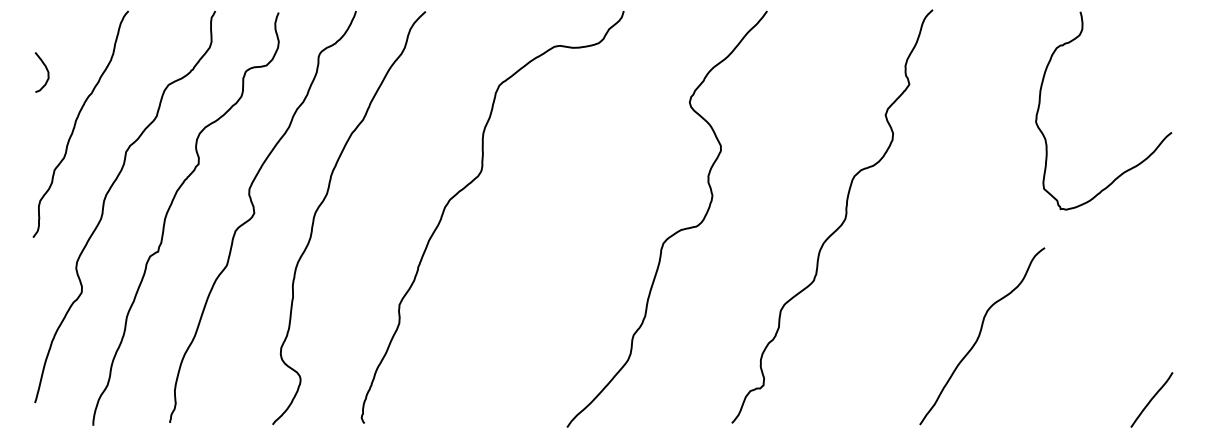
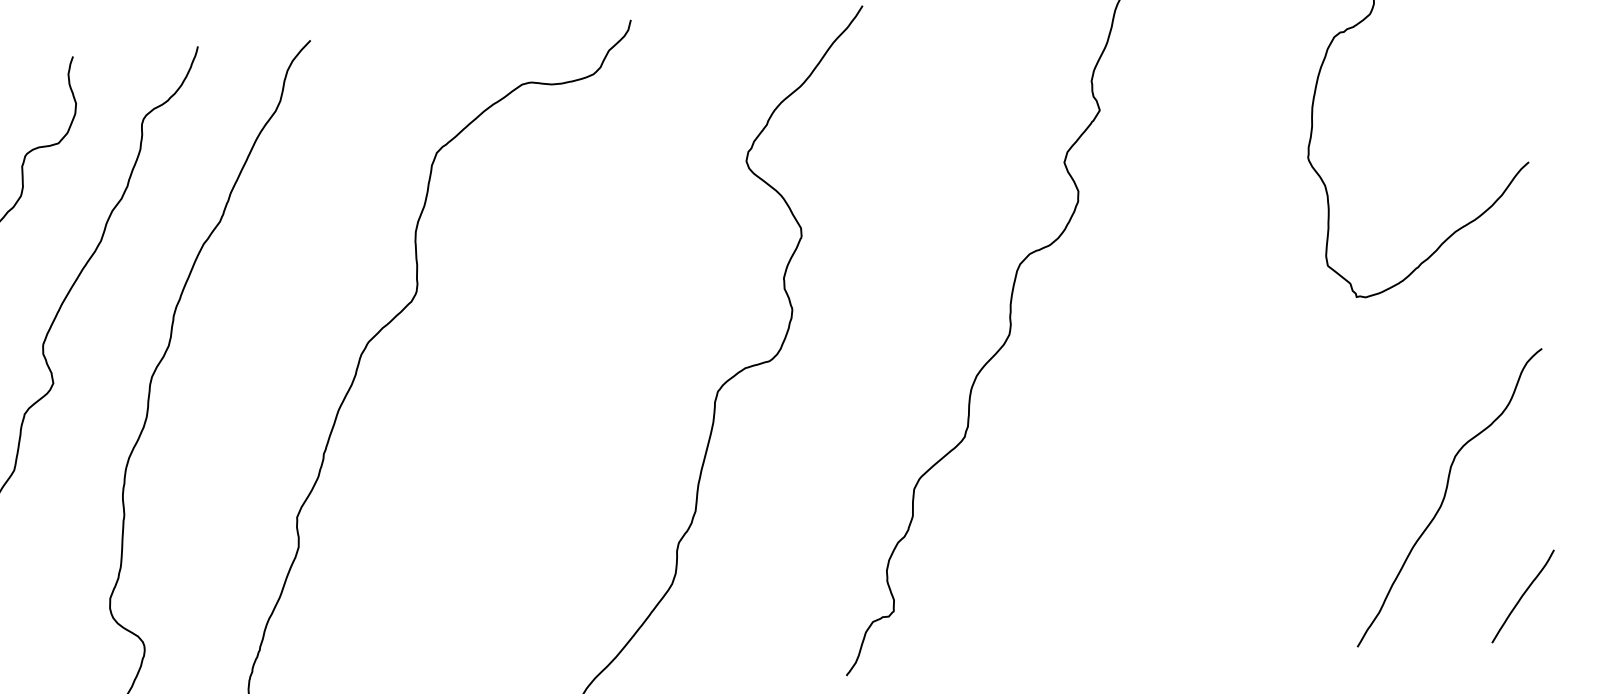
curve: (980, 335) -> (1446, 496), moved

